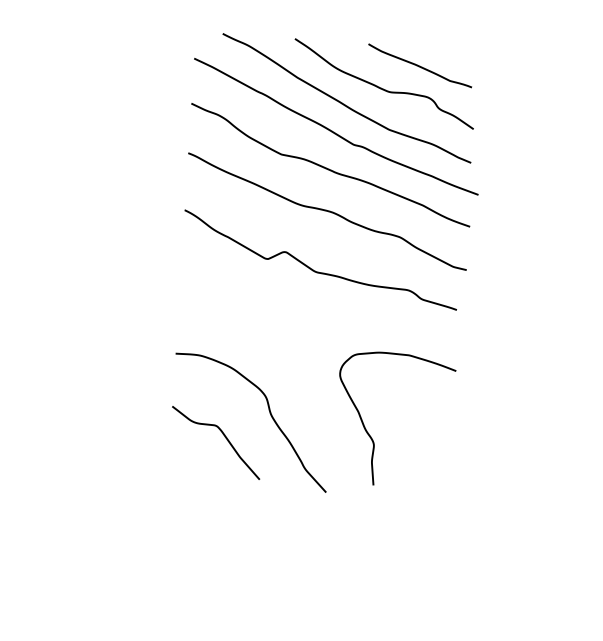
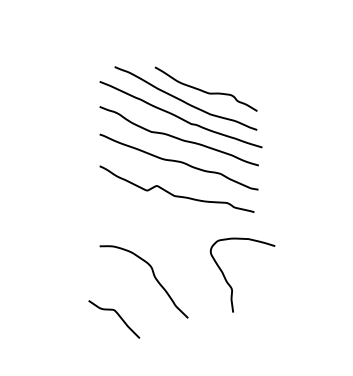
curve: (420, 65) -> (225, 77), removed
curve: (370, 432) -> (229, 283), moved
curve: (222, 436) -> (117, 315), moved

